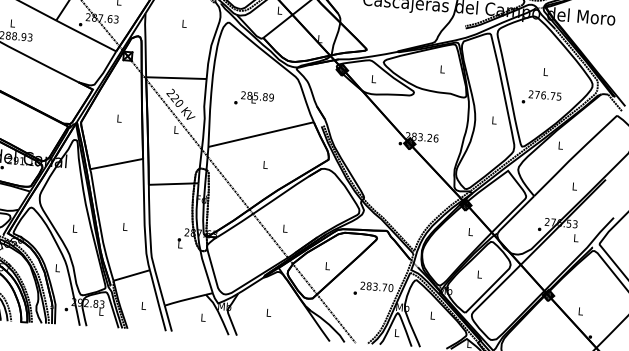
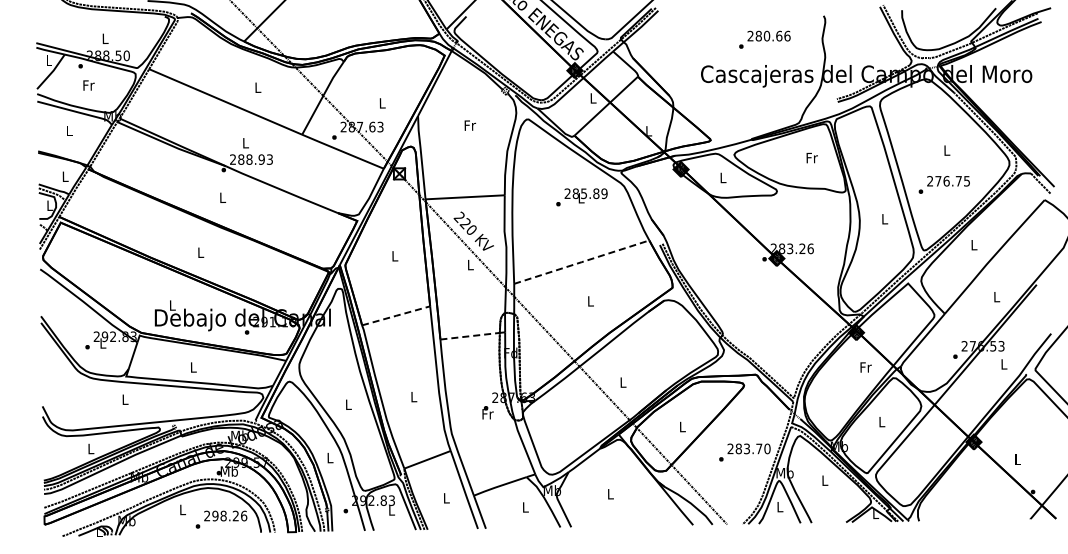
text: (184, 23) -> (470, 125), L -> Fr
text: (442, 69) -> (811, 157), L -> Fr
text: (253, 99) -> (581, 197), moved
line: (260, 134) -> (581, 262), solid -> dashed
line: (116, 163) -> (396, 315), solid -> dashed
line: (171, 184) -> (470, 336), solid -> dashed
text: (470, 232) -> (865, 367), L -> Fr
text: (180, 244) -> (487, 414), L -> Fr

